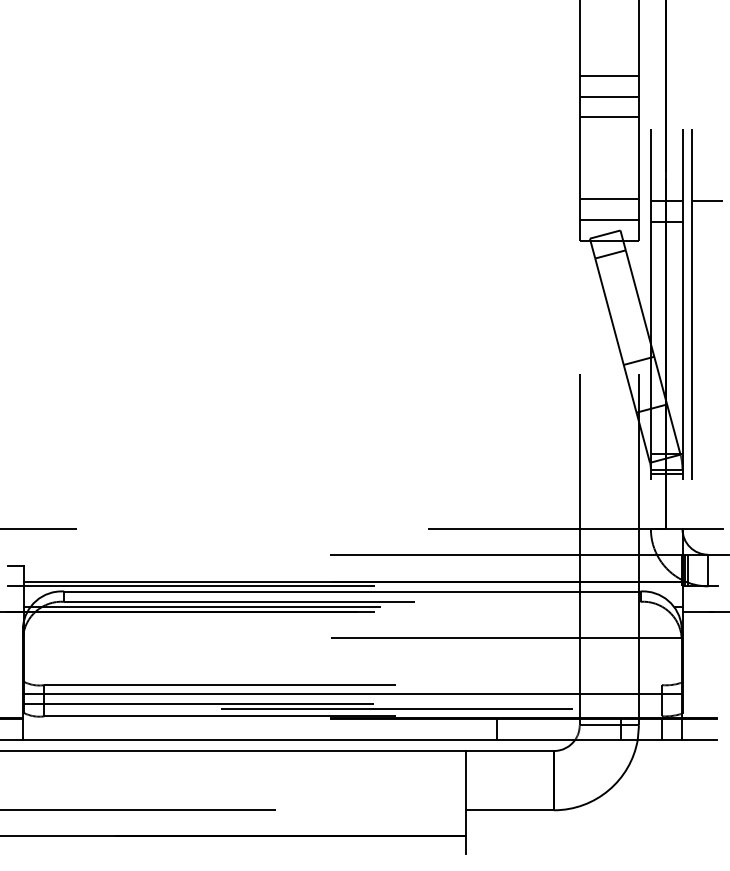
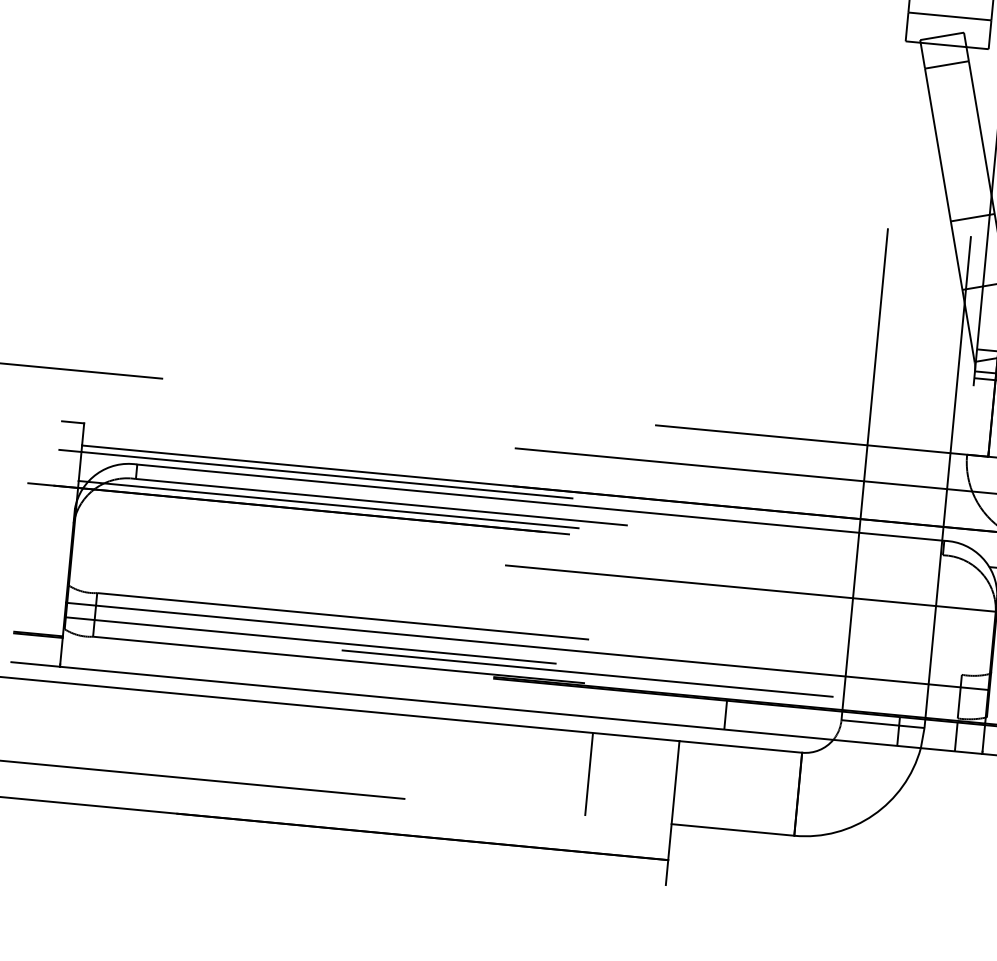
line: (404, 780) -> (588, 774), added

